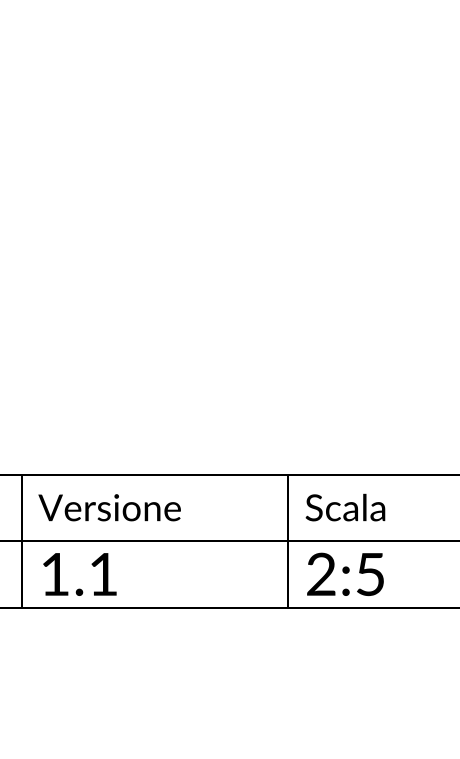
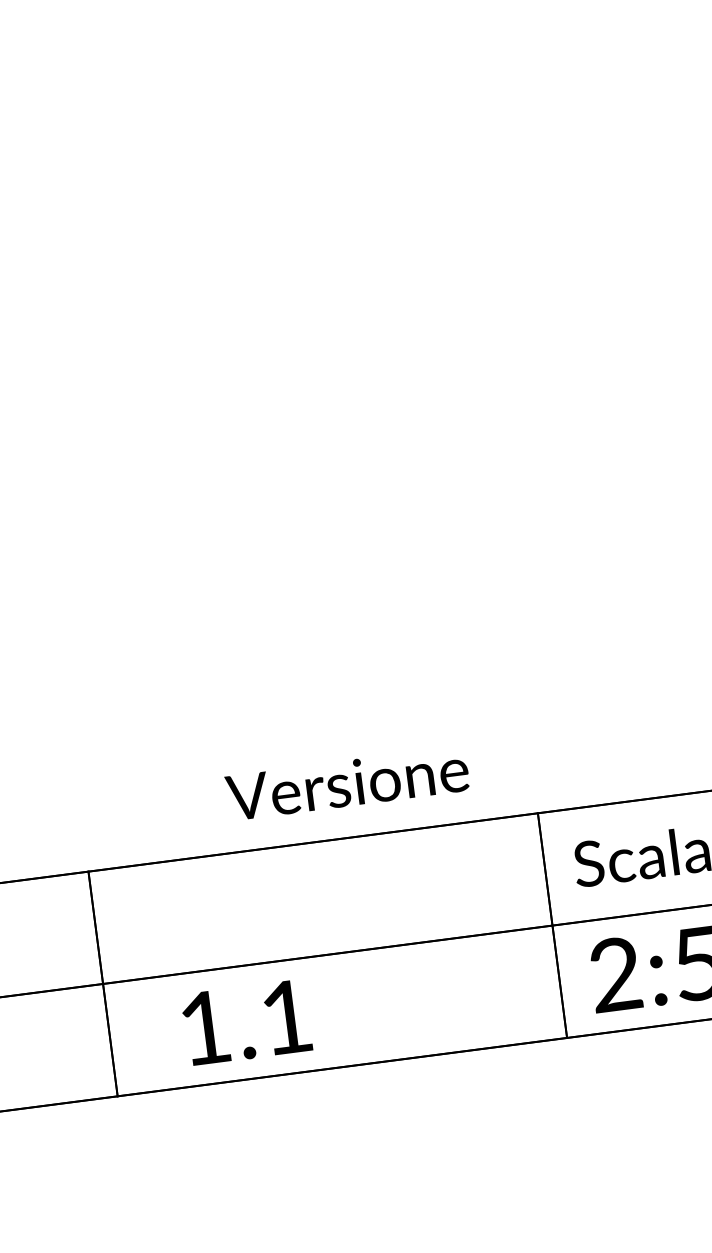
text: (109, 507) -> (347, 783), moved
text: (79, 574) -> (246, 1022), moved

